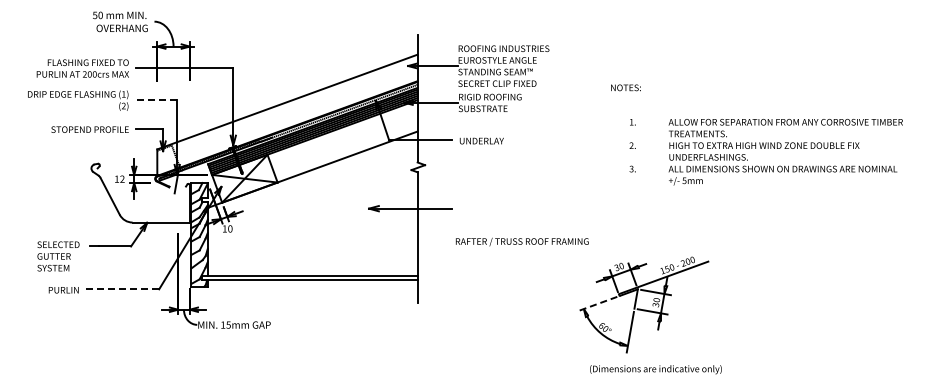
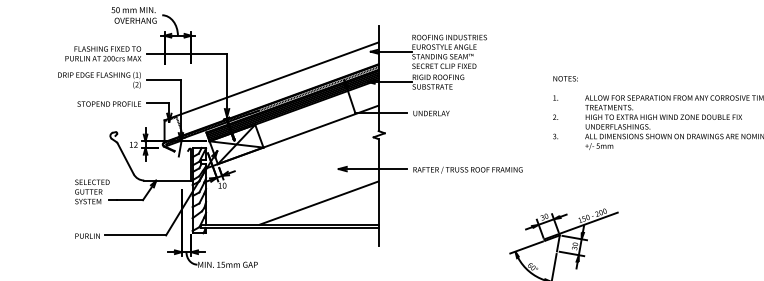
text: (625, 87) -> (565, 78), moved
line: (156, 100) -> (163, 80), dashed -> solid
text: (522, 241) -> (468, 169), moved
line: (345, 249) -> (319, 202), added
text: (58, 256) -> (92, 191), moved
line: (121, 289) -> (135, 235), dashed -> solid
line: (597, 304) -> (526, 247), dashed -> solid

